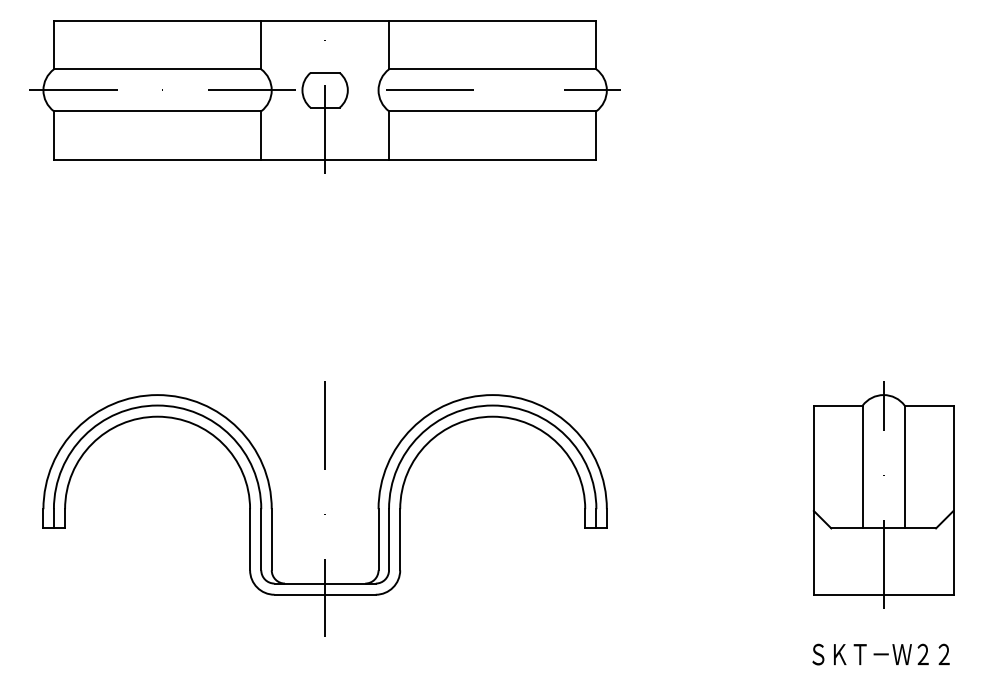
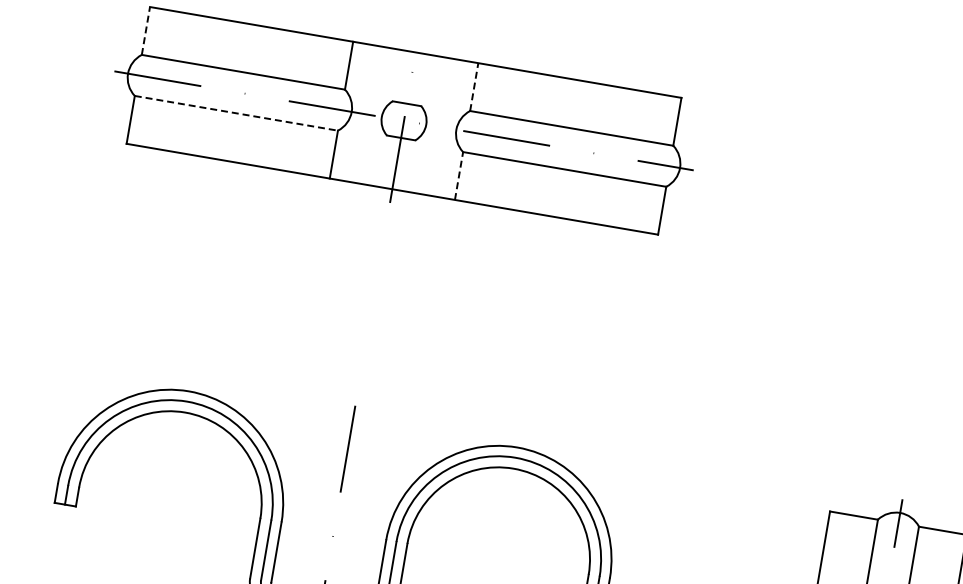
line: (53, 44) -> (145, 30), solid -> dashed
line: (389, 44) -> (474, 86), solid -> dashed
line: (157, 111) -> (236, 113), solid -> dashed
line: (389, 135) -> (459, 175), solid -> dashed

